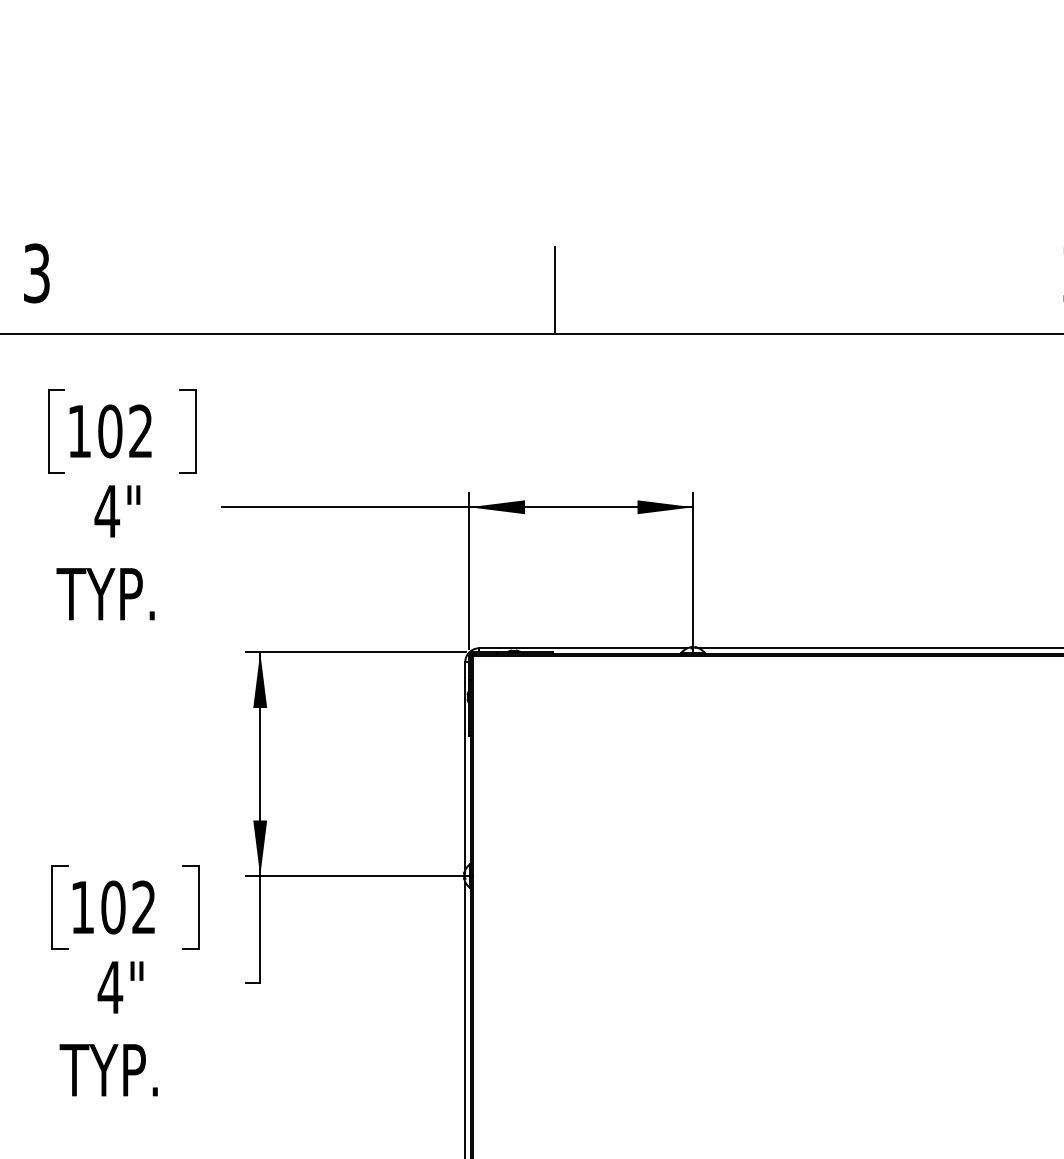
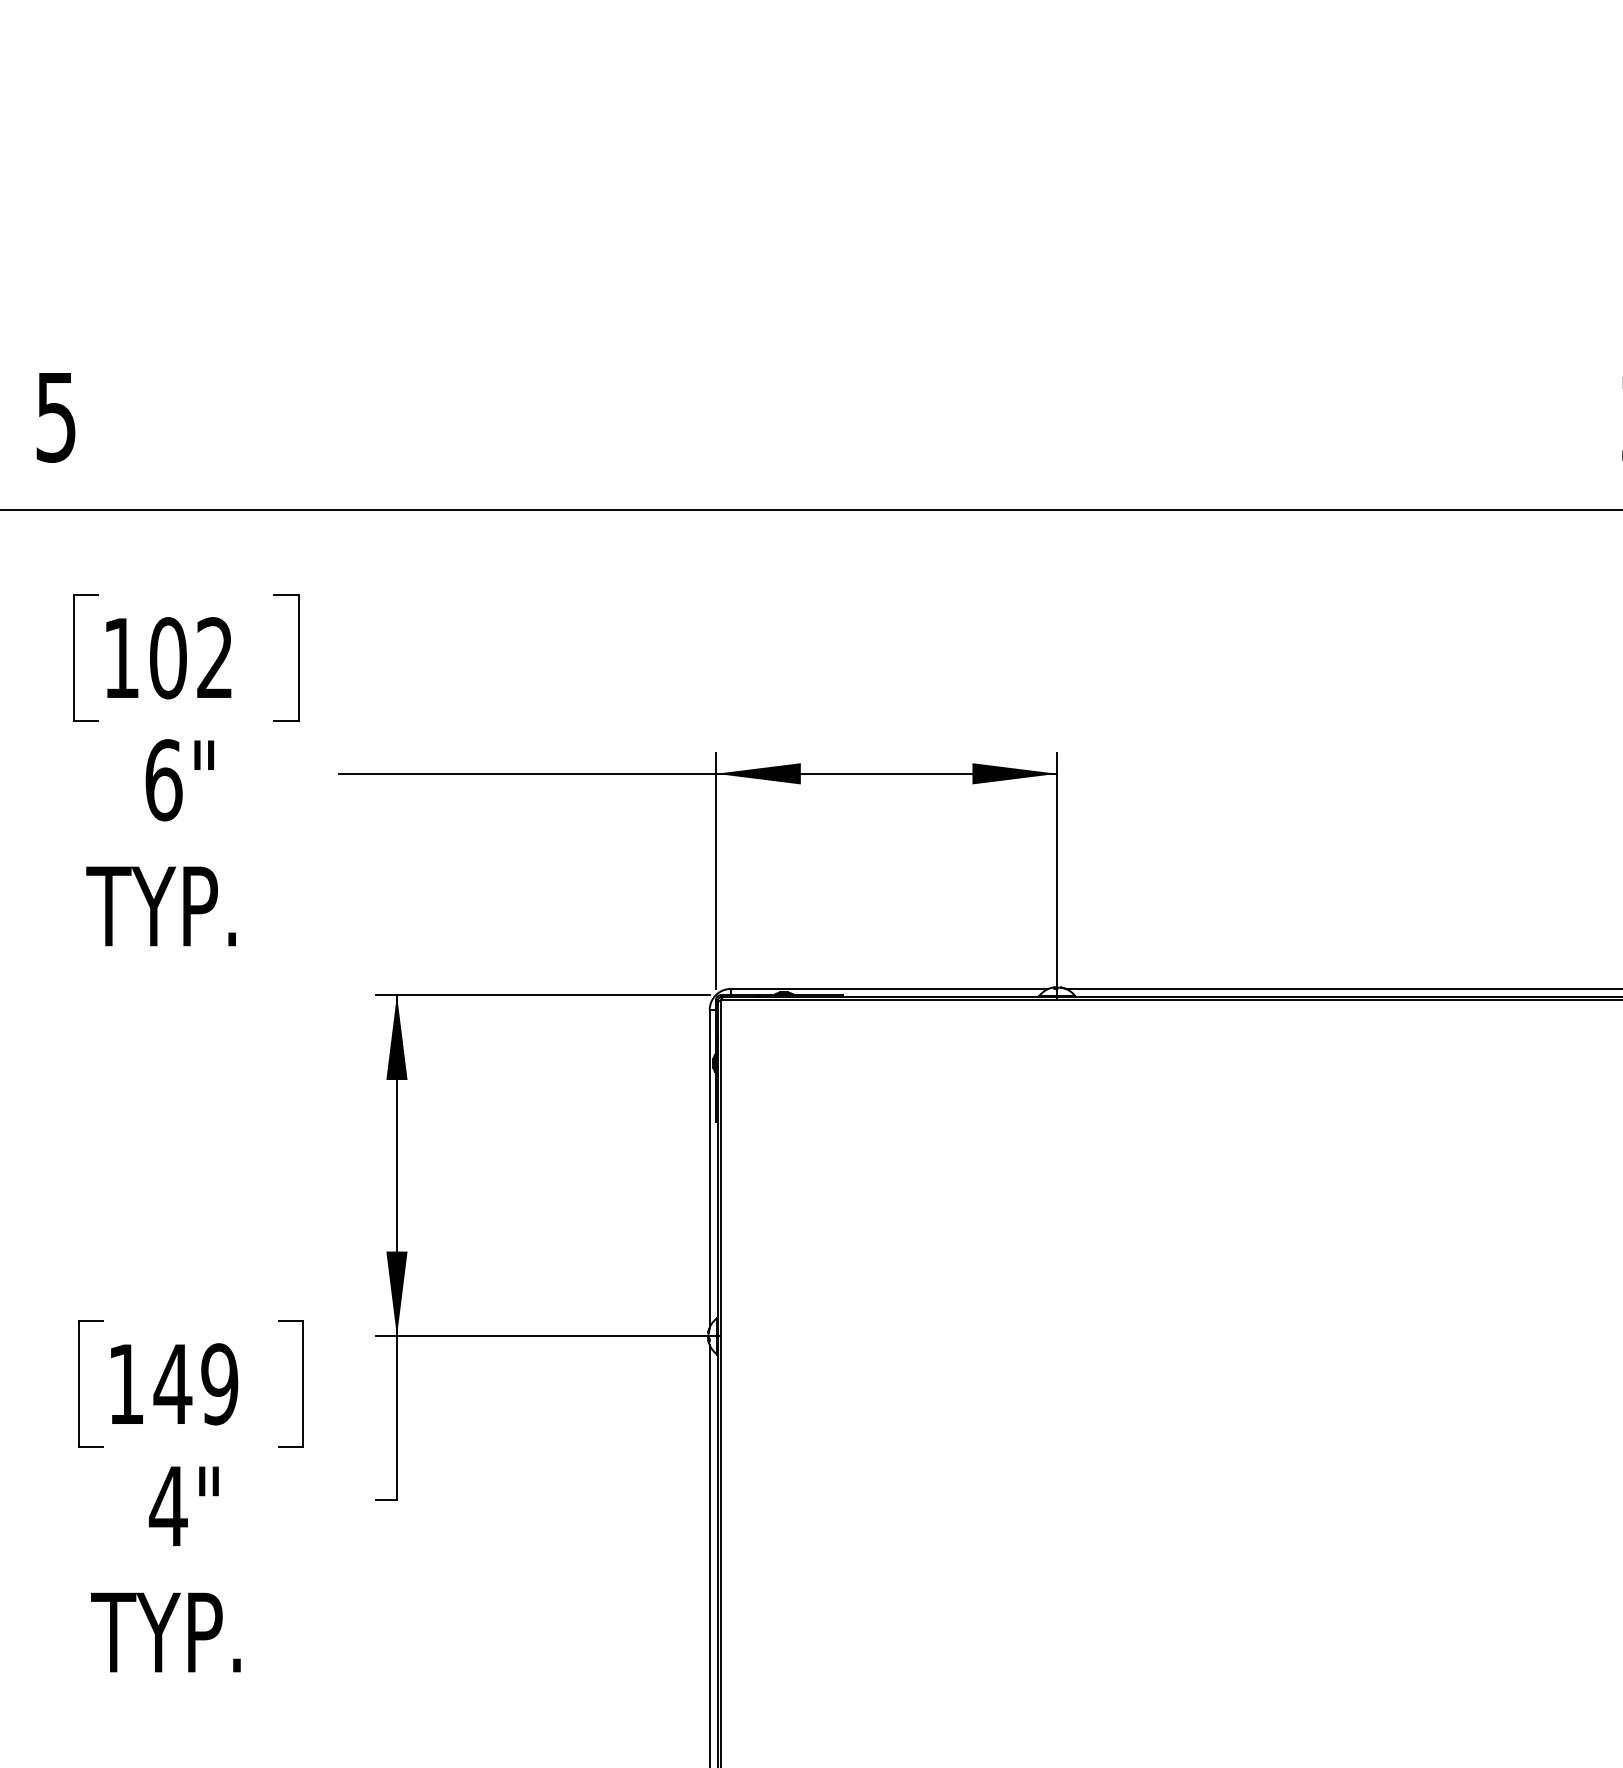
text: (36, 272) -> (55, 415), 3 -> 5
line: (554, 290) -> (845, 443), removed
text: (107, 511) -> (164, 780), 4" -> 6"
text: (128, 907) -> (196, 1384), 102 -> 149

